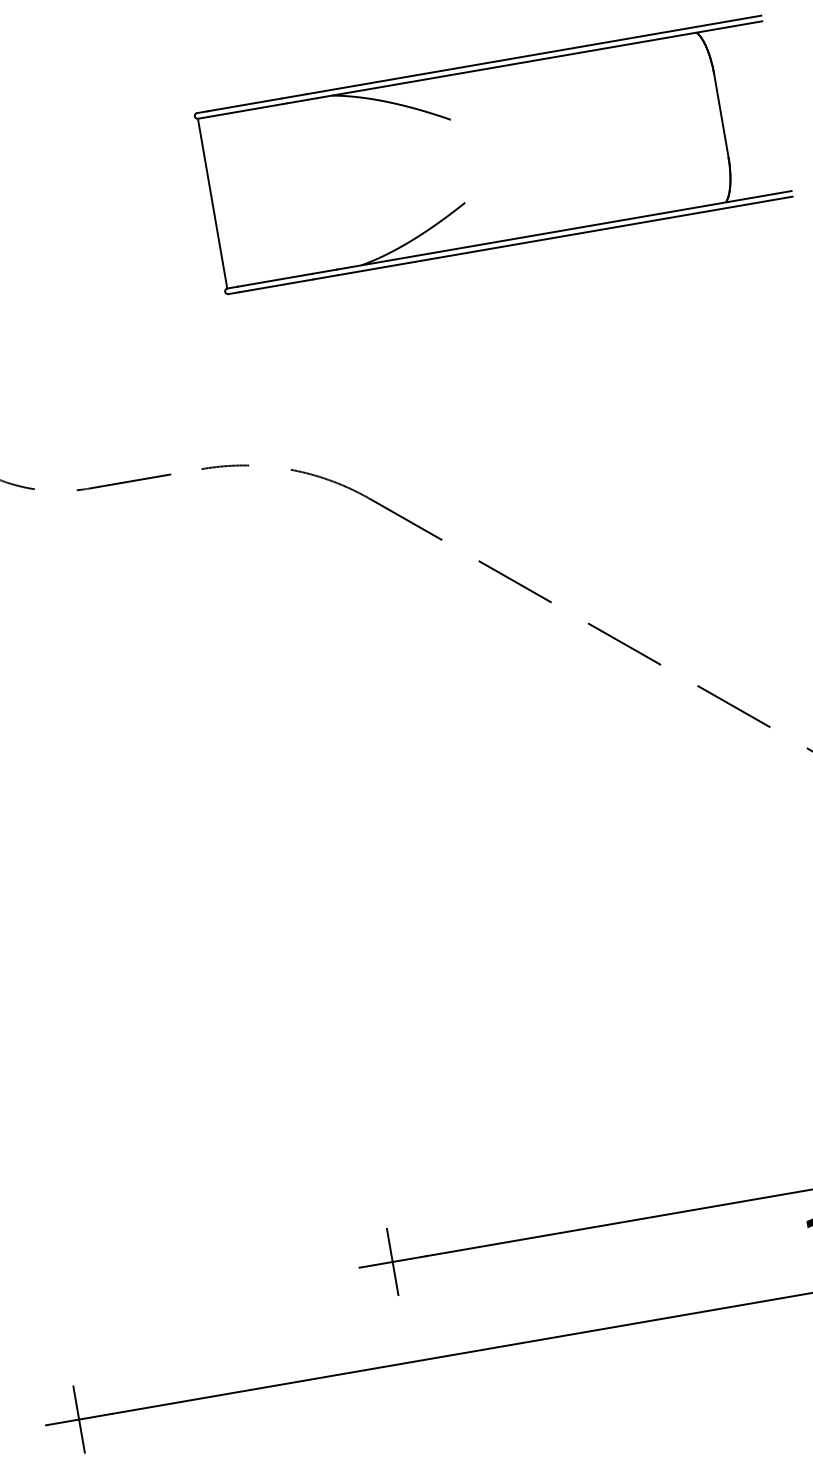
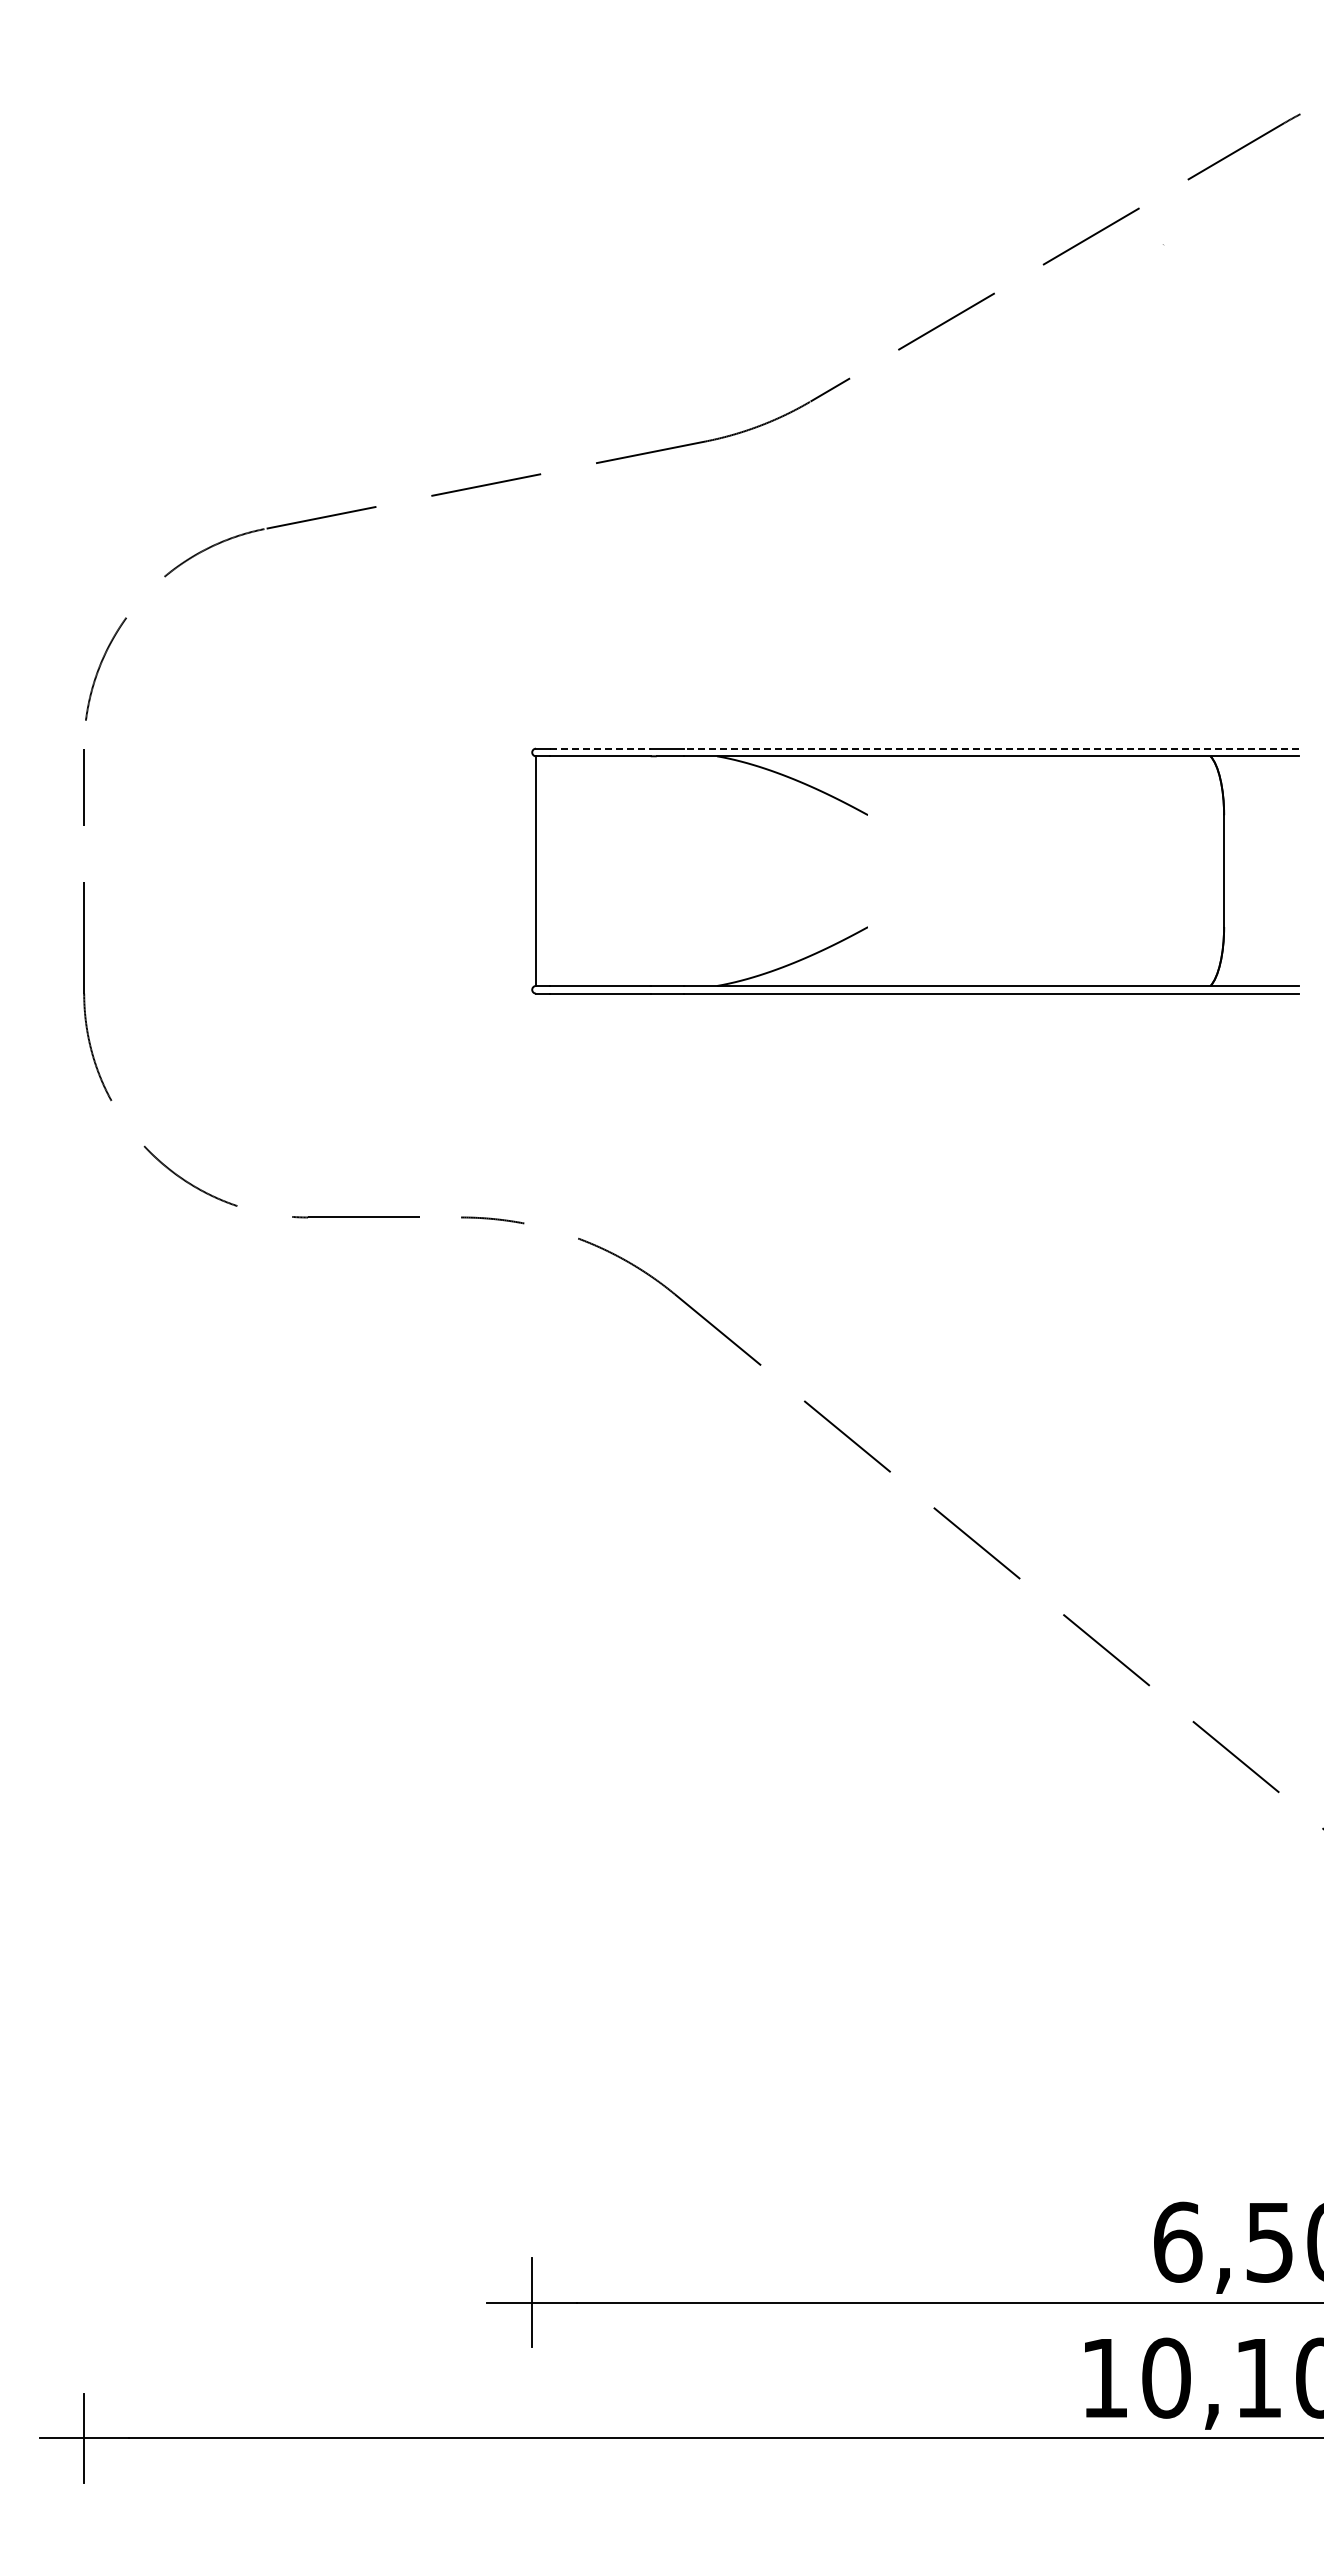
line: (533, 54) -> (991, 748), solid -> dashed
line: (245, 104) -> (601, 748), solid -> dashed

